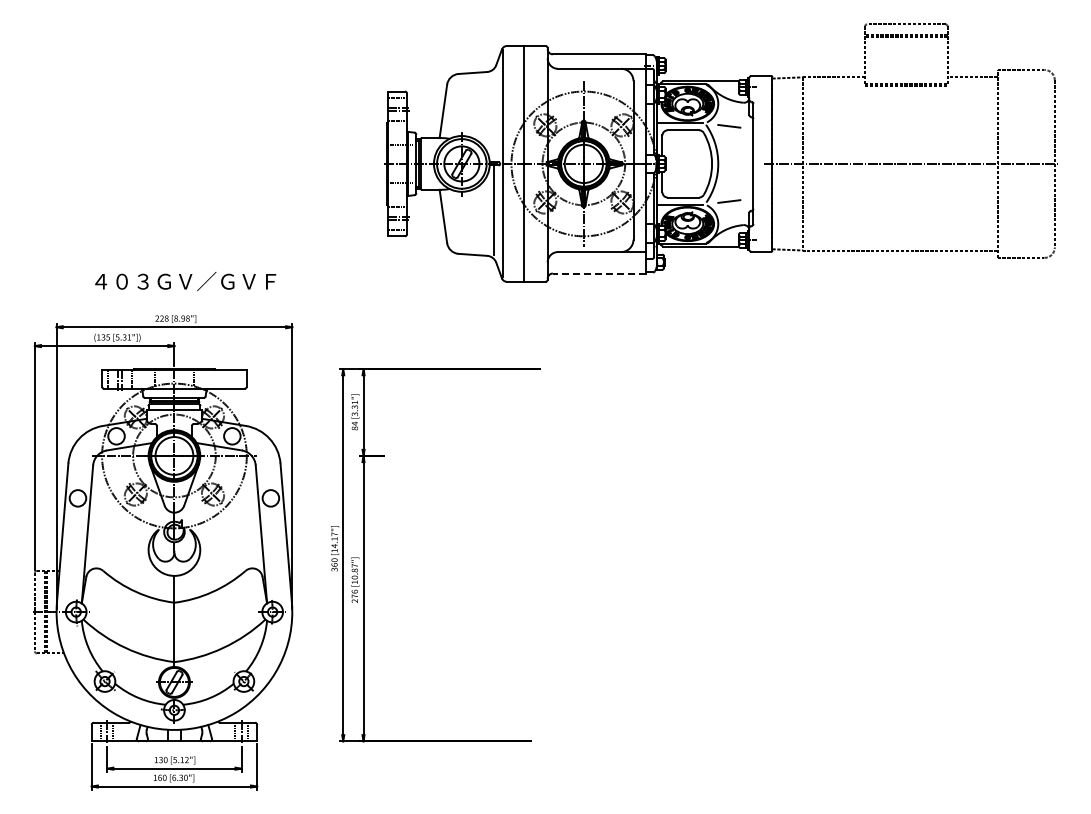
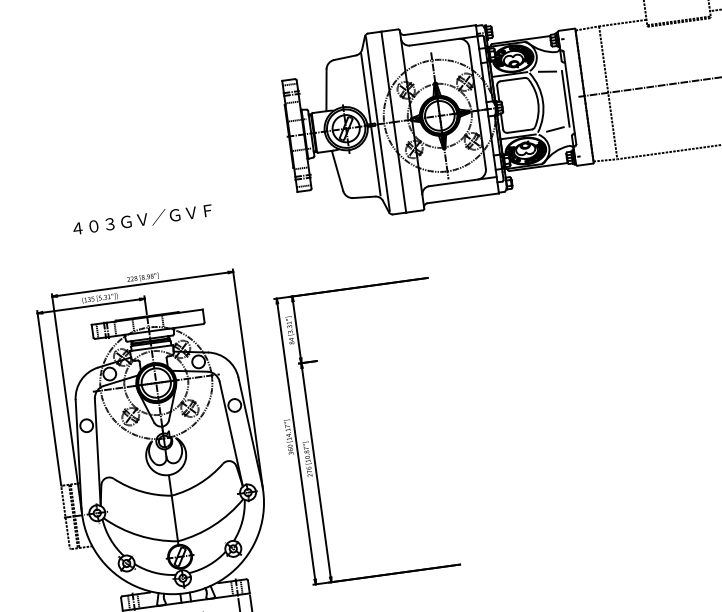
line: (494, 116) -> (366, 88), added
line: (747, 163) -> (565, 98), added
line: (599, 273) -> (463, 198), dashed -> solid
text: (185, 281) -> (142, 219), moved

